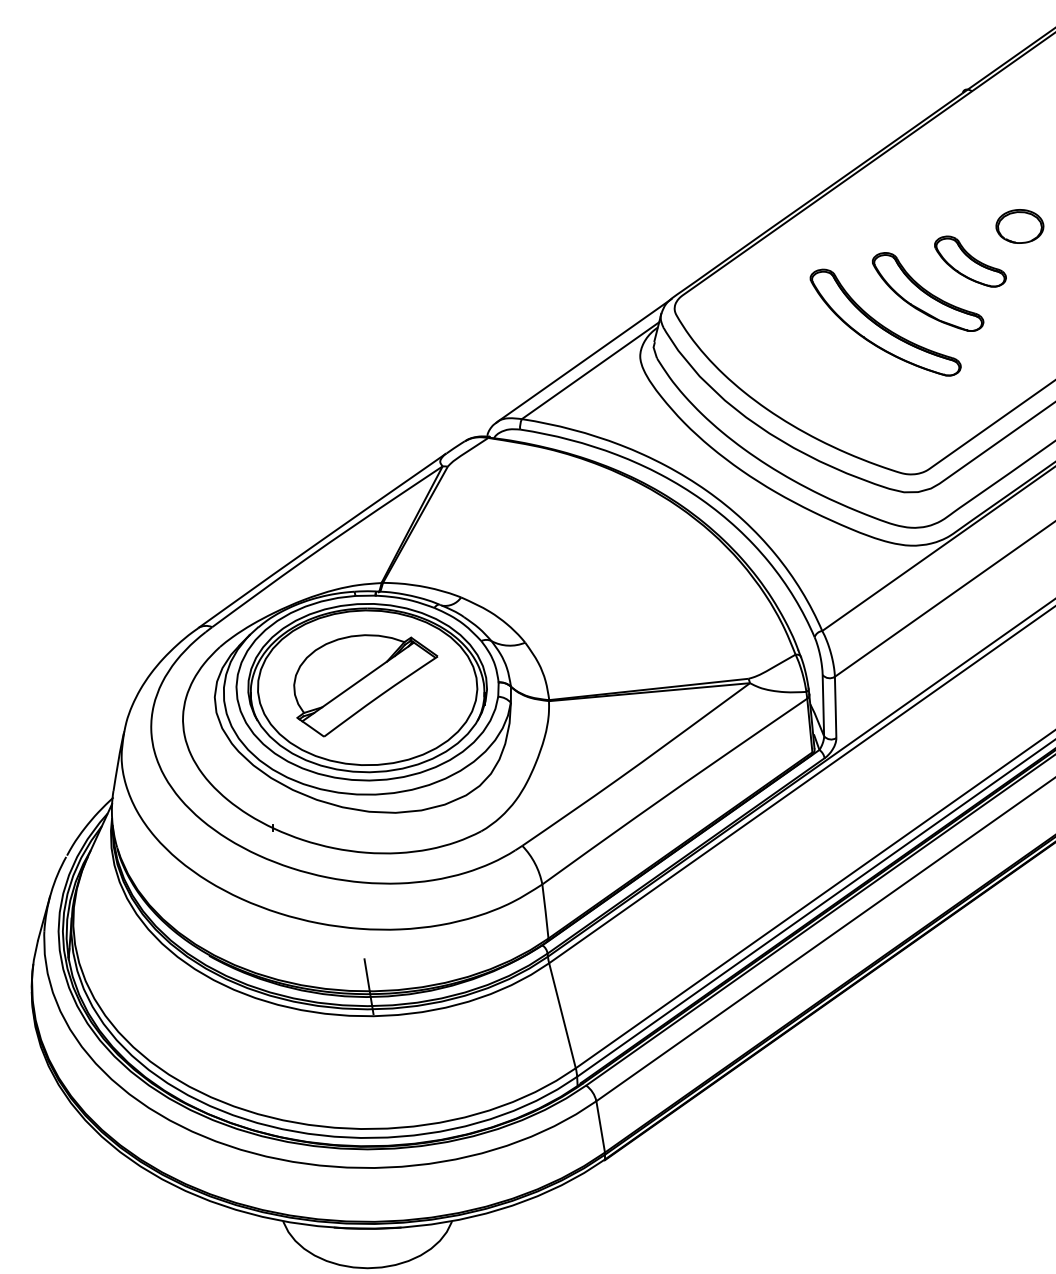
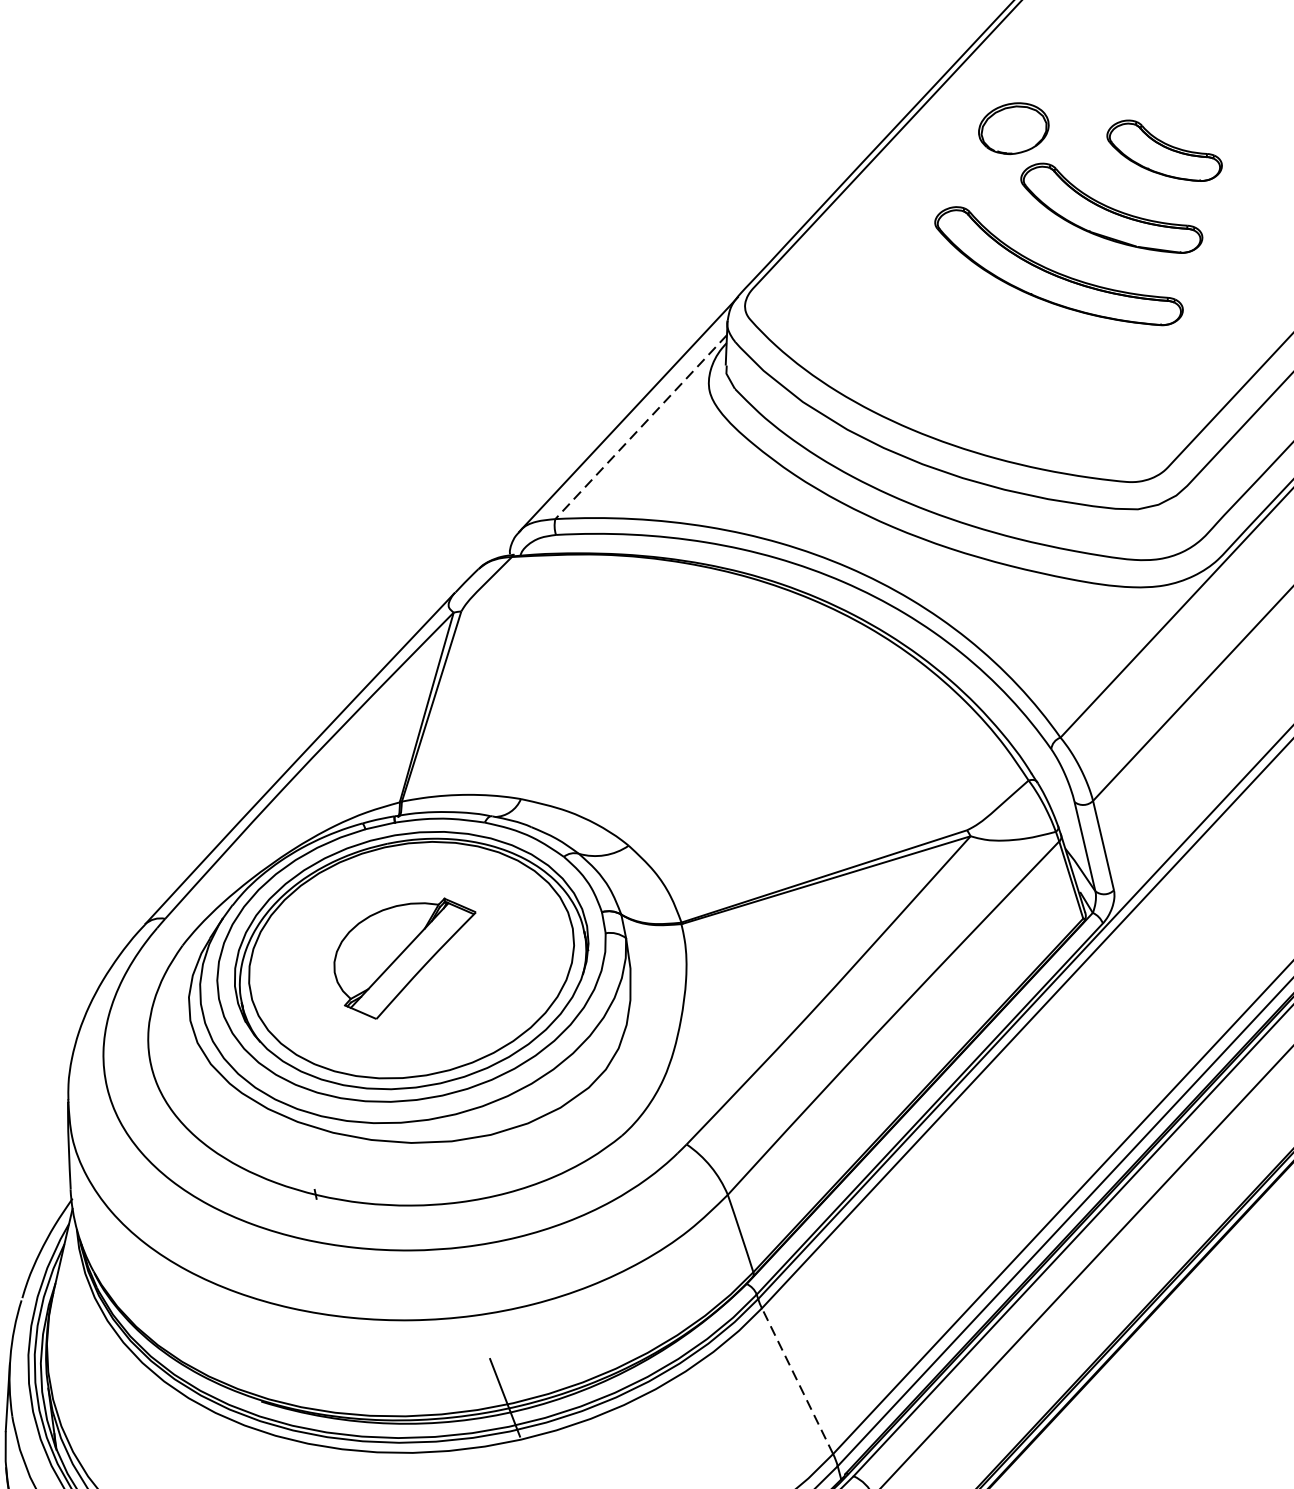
part: (1019, 226) -> (1013, 128), moved
line: (590, 371) -> (641, 428), solid -> dashed
part: (365, 685) -> (407, 957), size x0.7
line: (562, 1015) -> (797, 1380), solid -> dashed

